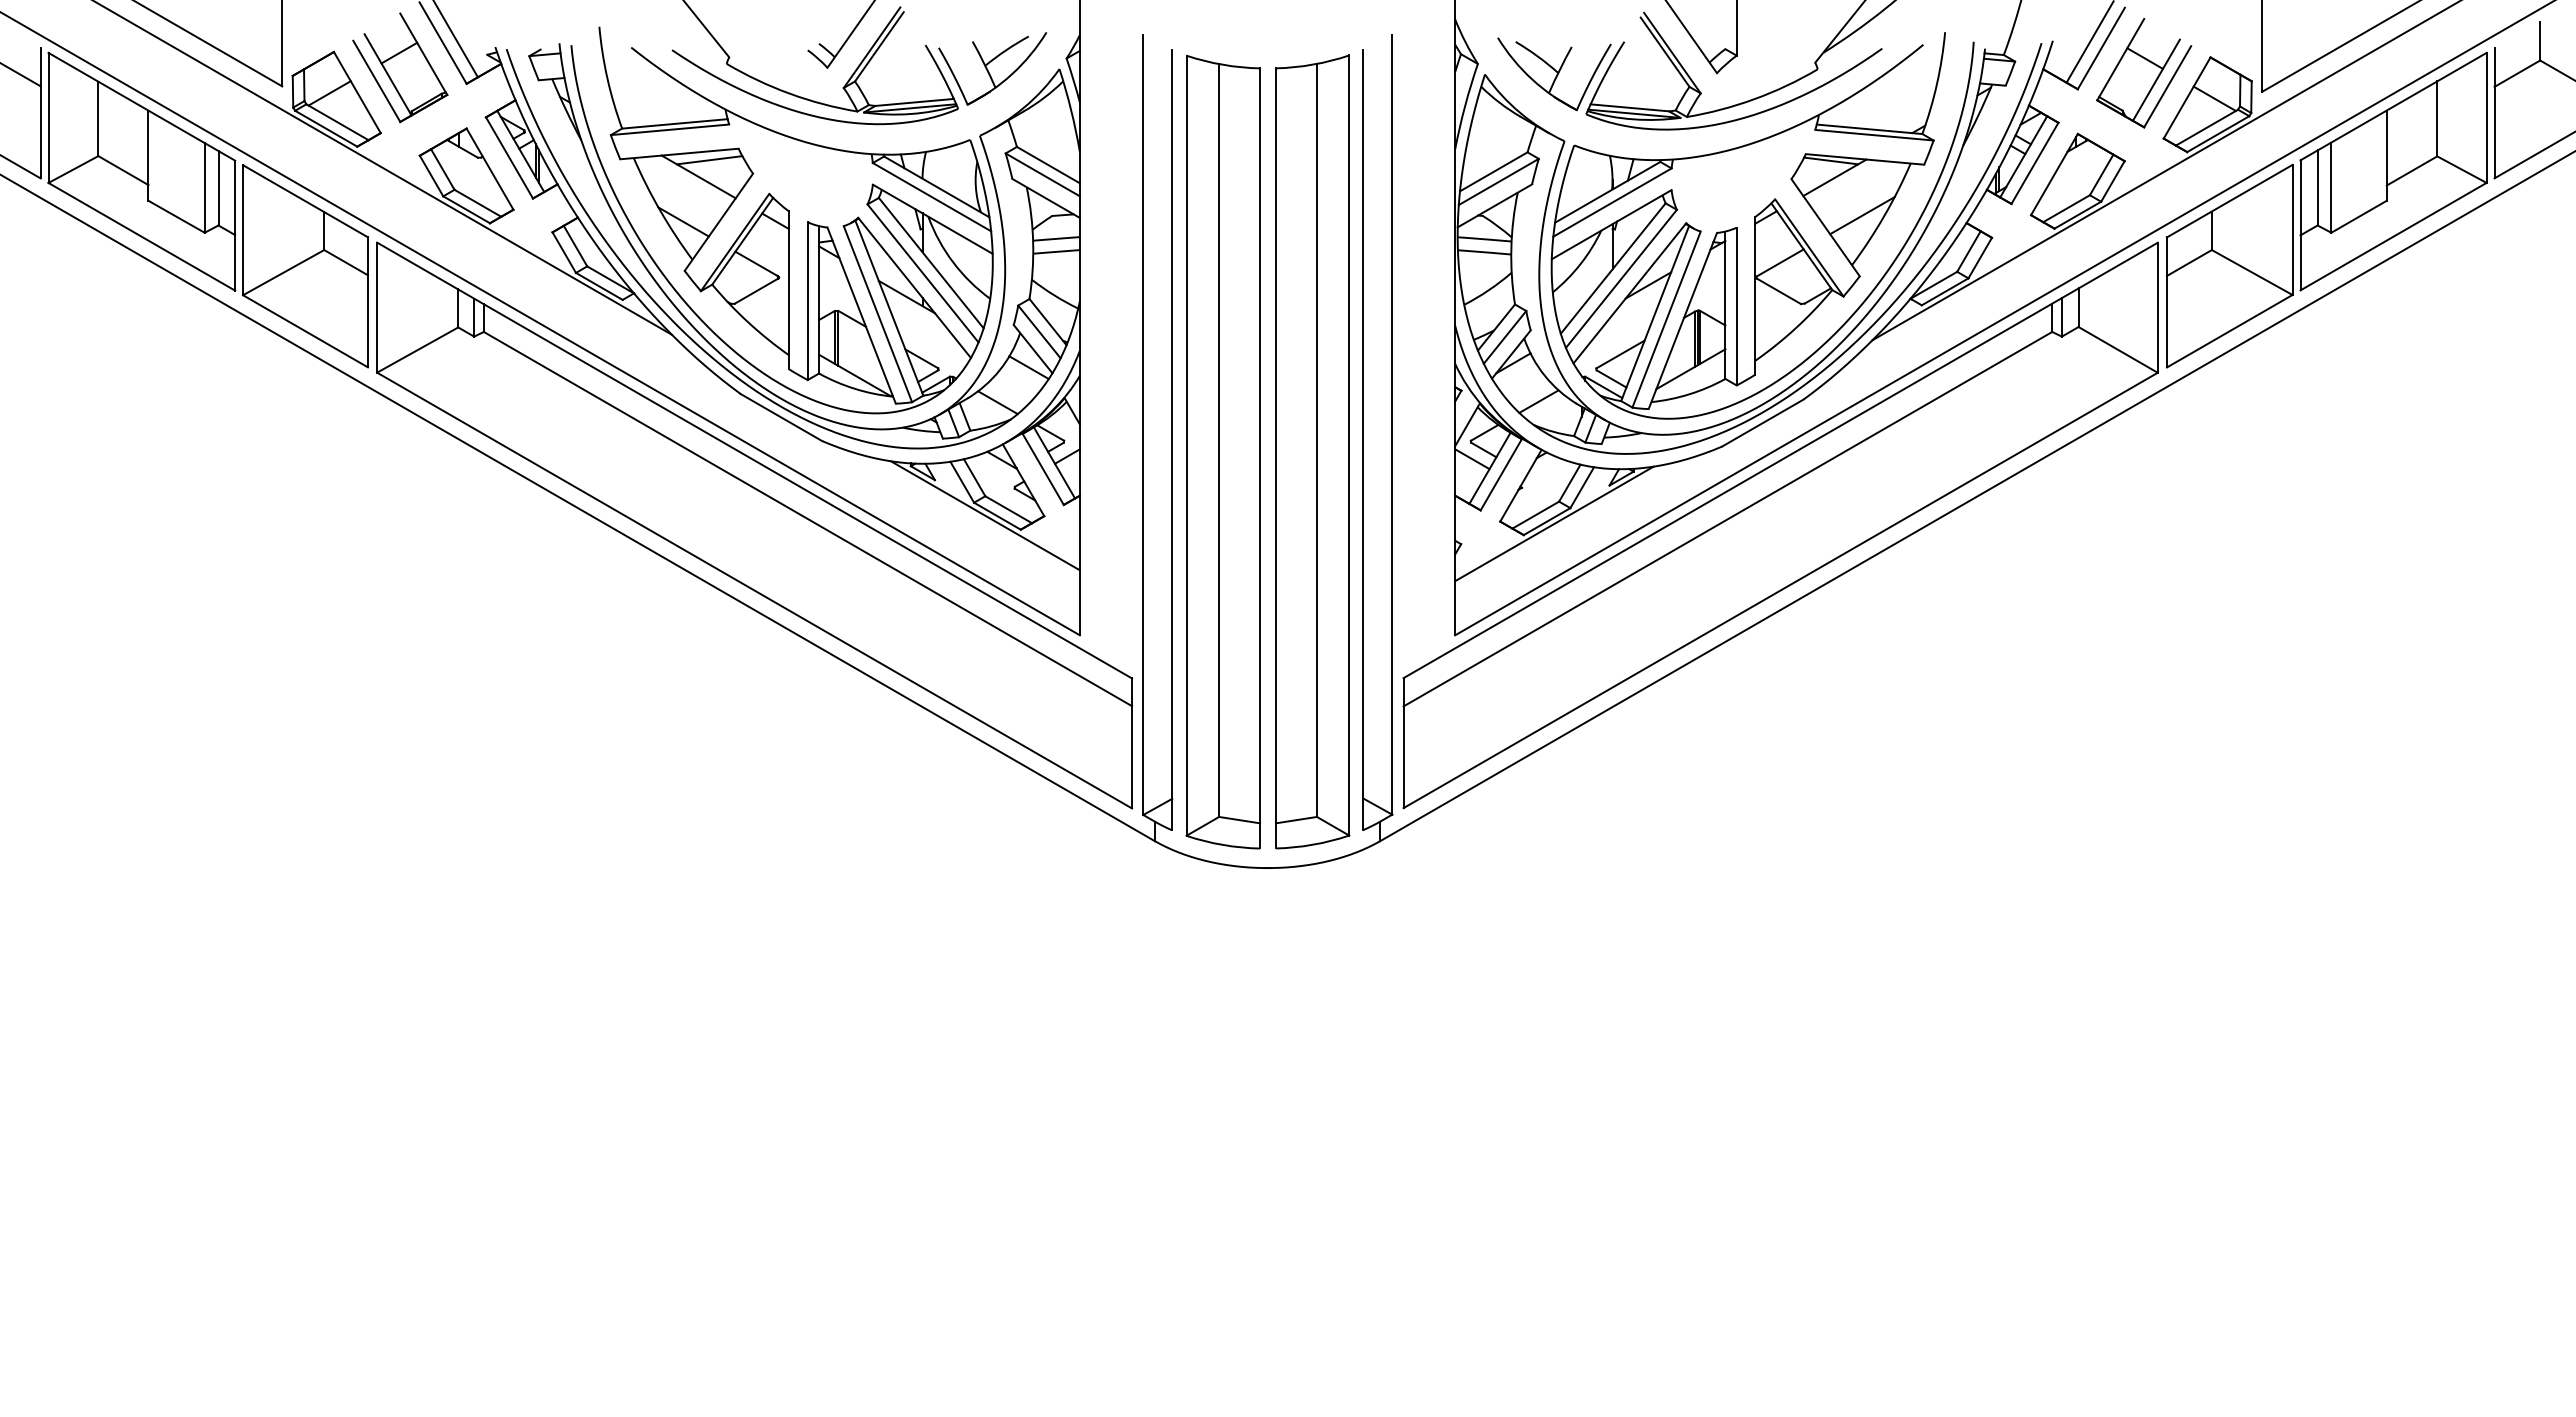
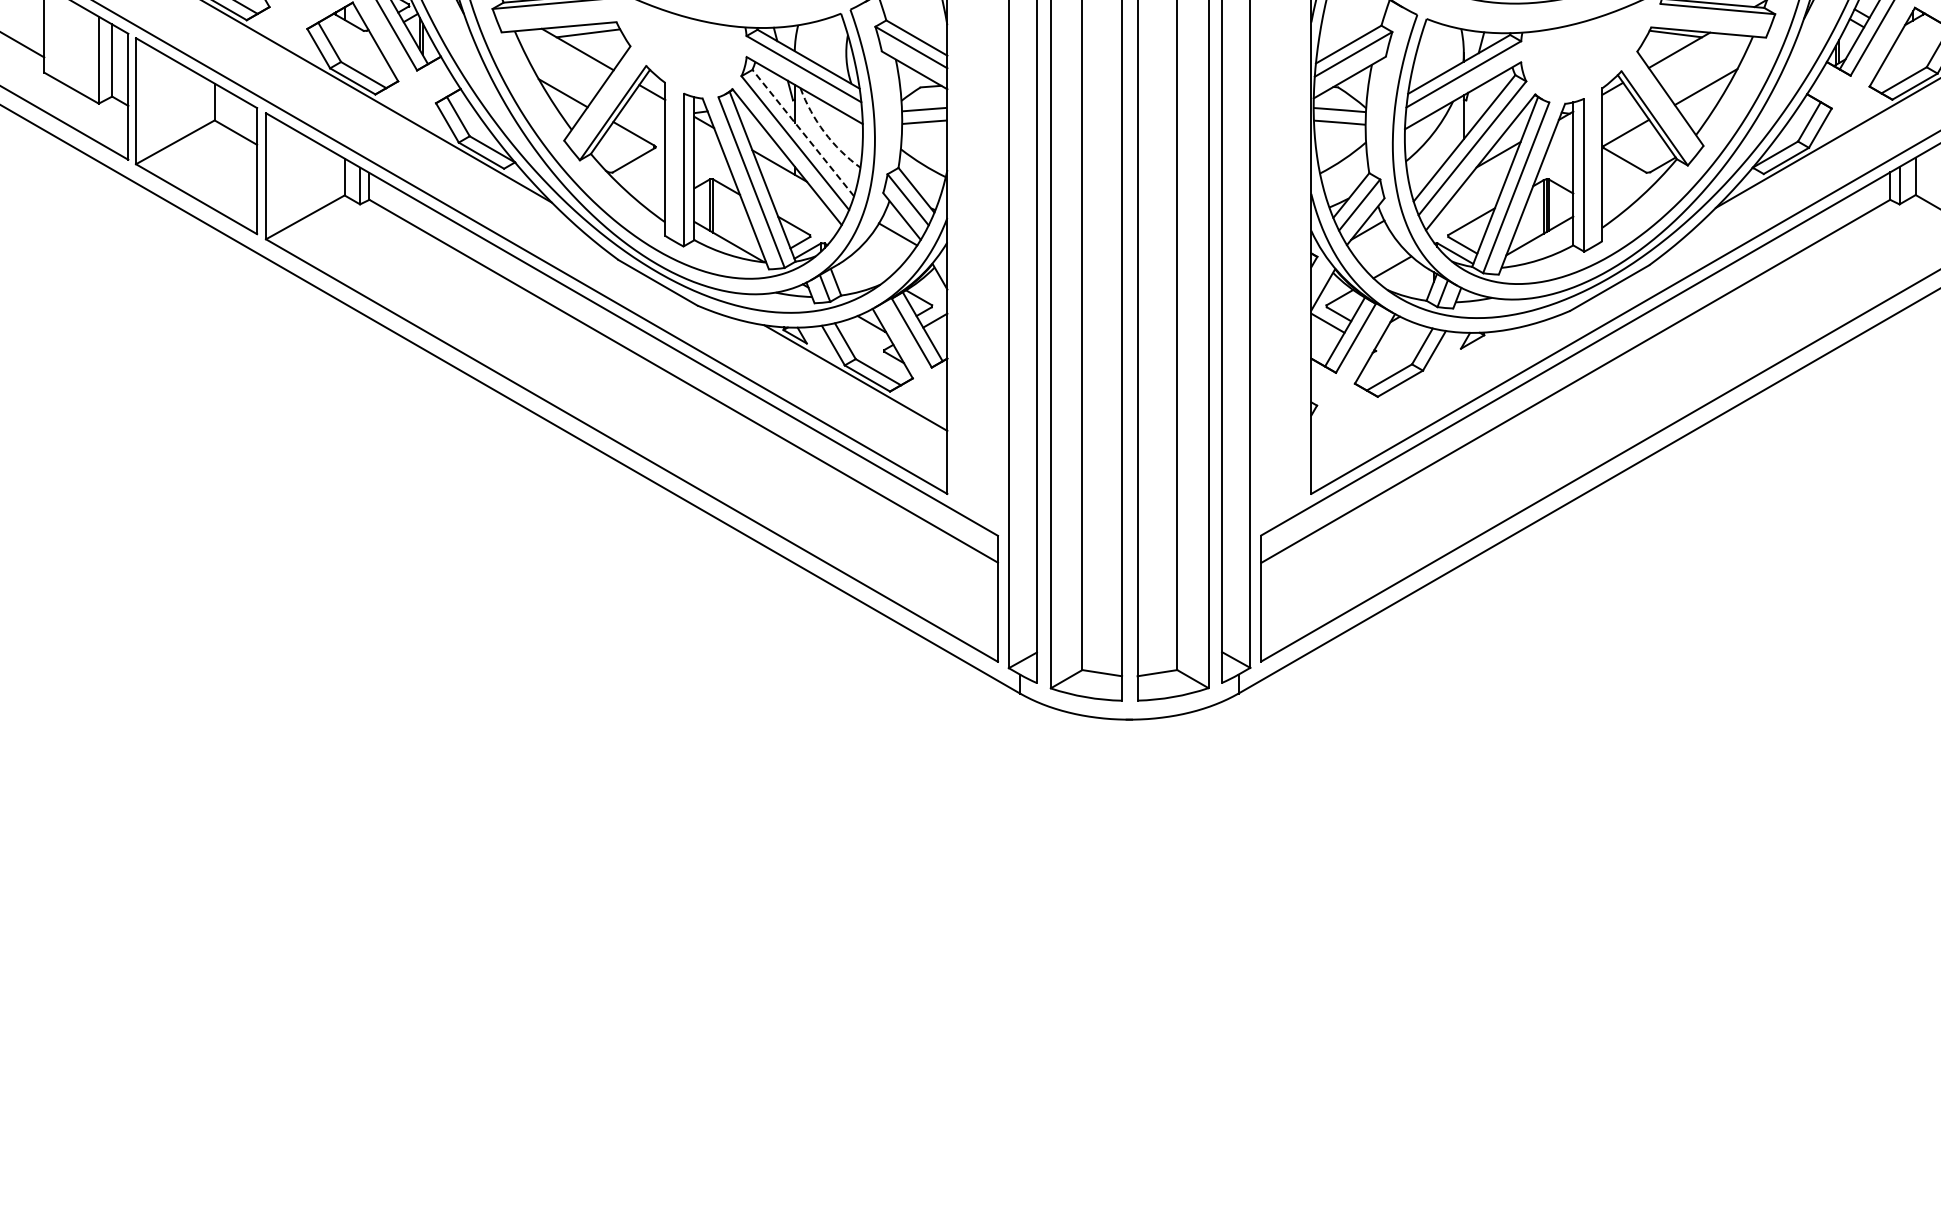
arc: (953, 262) -> (824, 132), solid -> dashed
line: (931, 263) -> (803, 133), solid -> dashed
line: (997, 402) -> (867, 268), removed
line: (1554, 523) -> (1407, 385), removed

